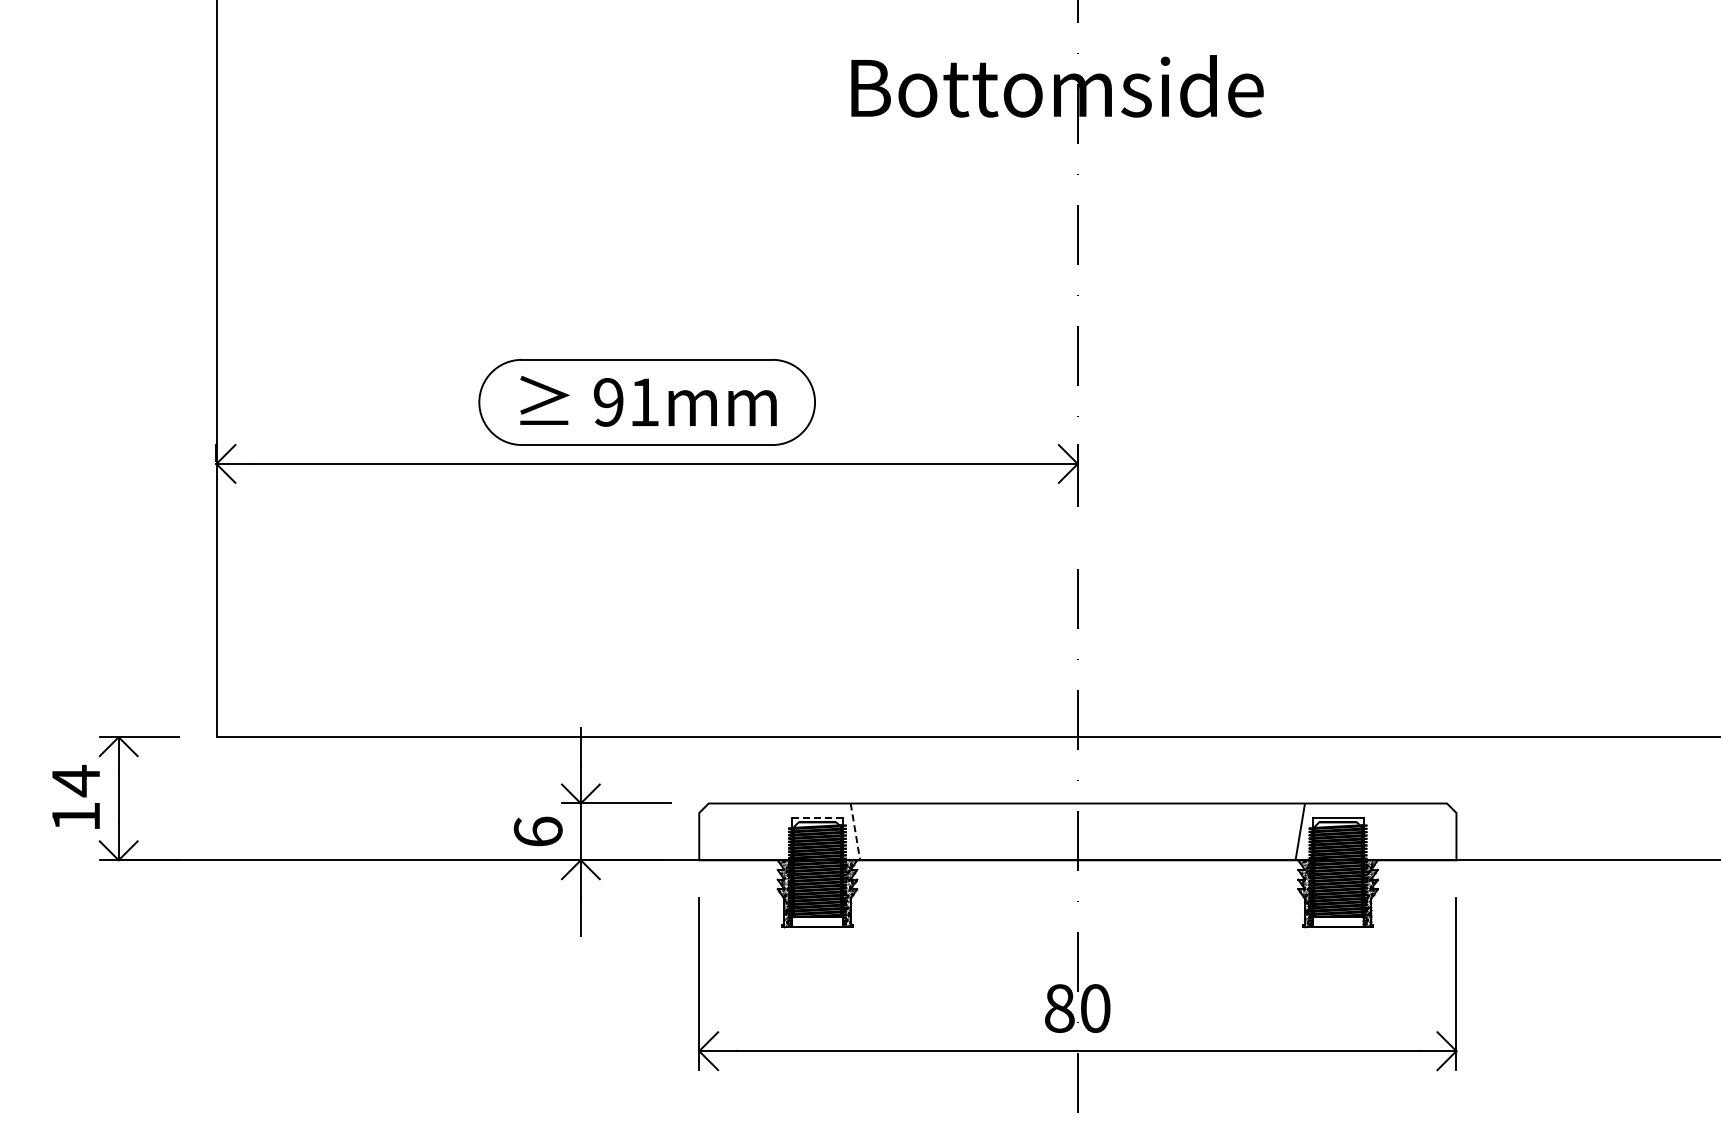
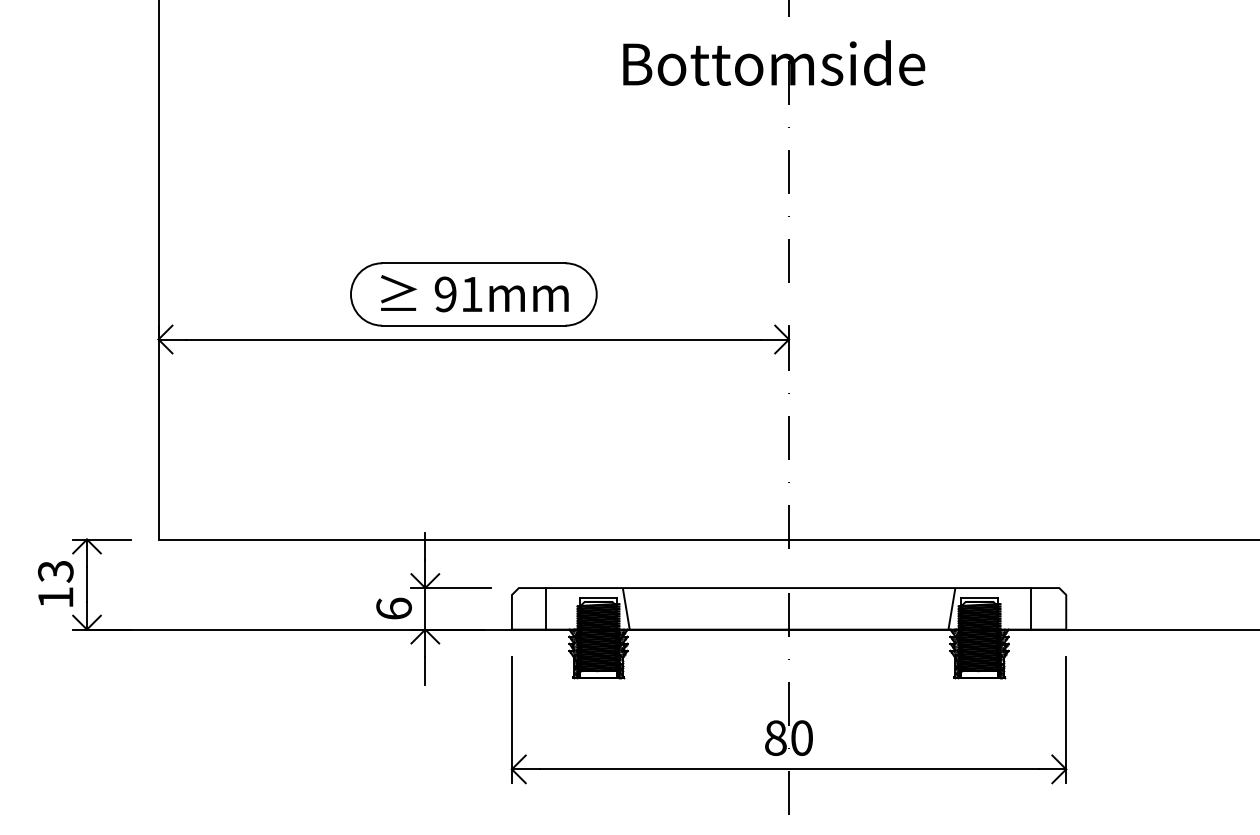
text: (75, 781) -> (55, 571), 14 -> 13
line: (817, 817) -> (598, 598), dashed -> solid
line: (746, 831) -> (546, 608), added
line: (855, 831) -> (626, 608), dashed -> solid
line: (1408, 831) -> (1031, 608), added

